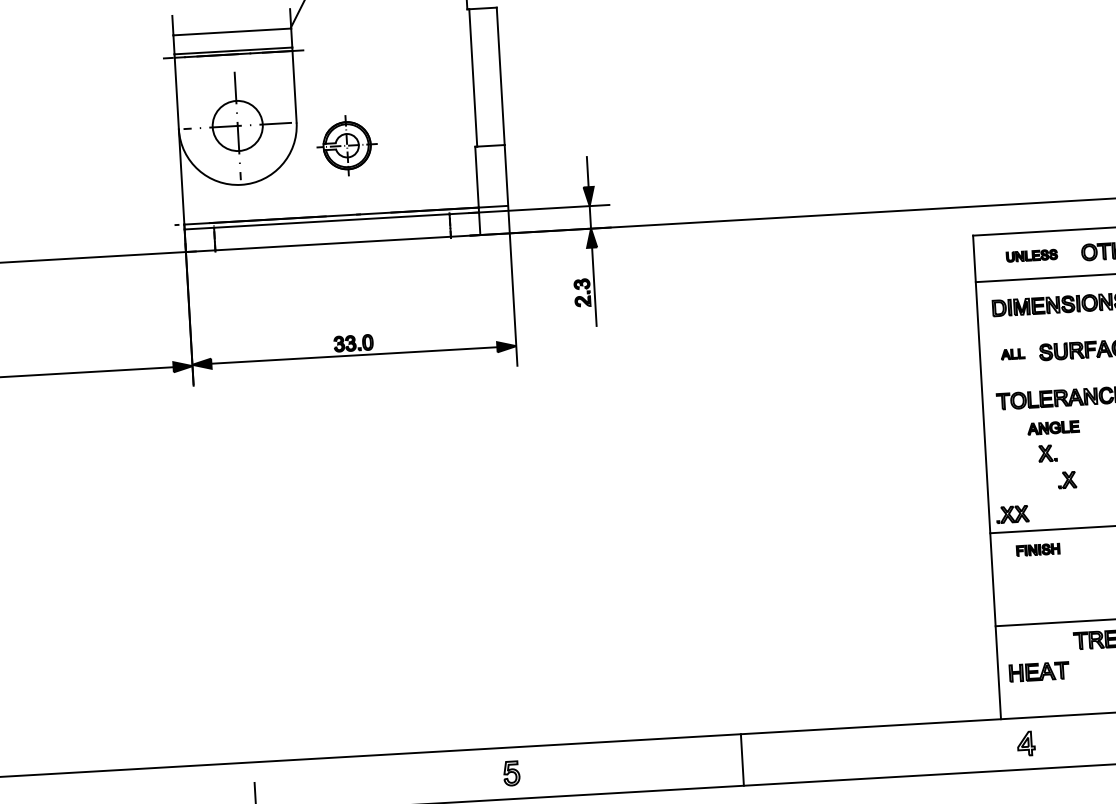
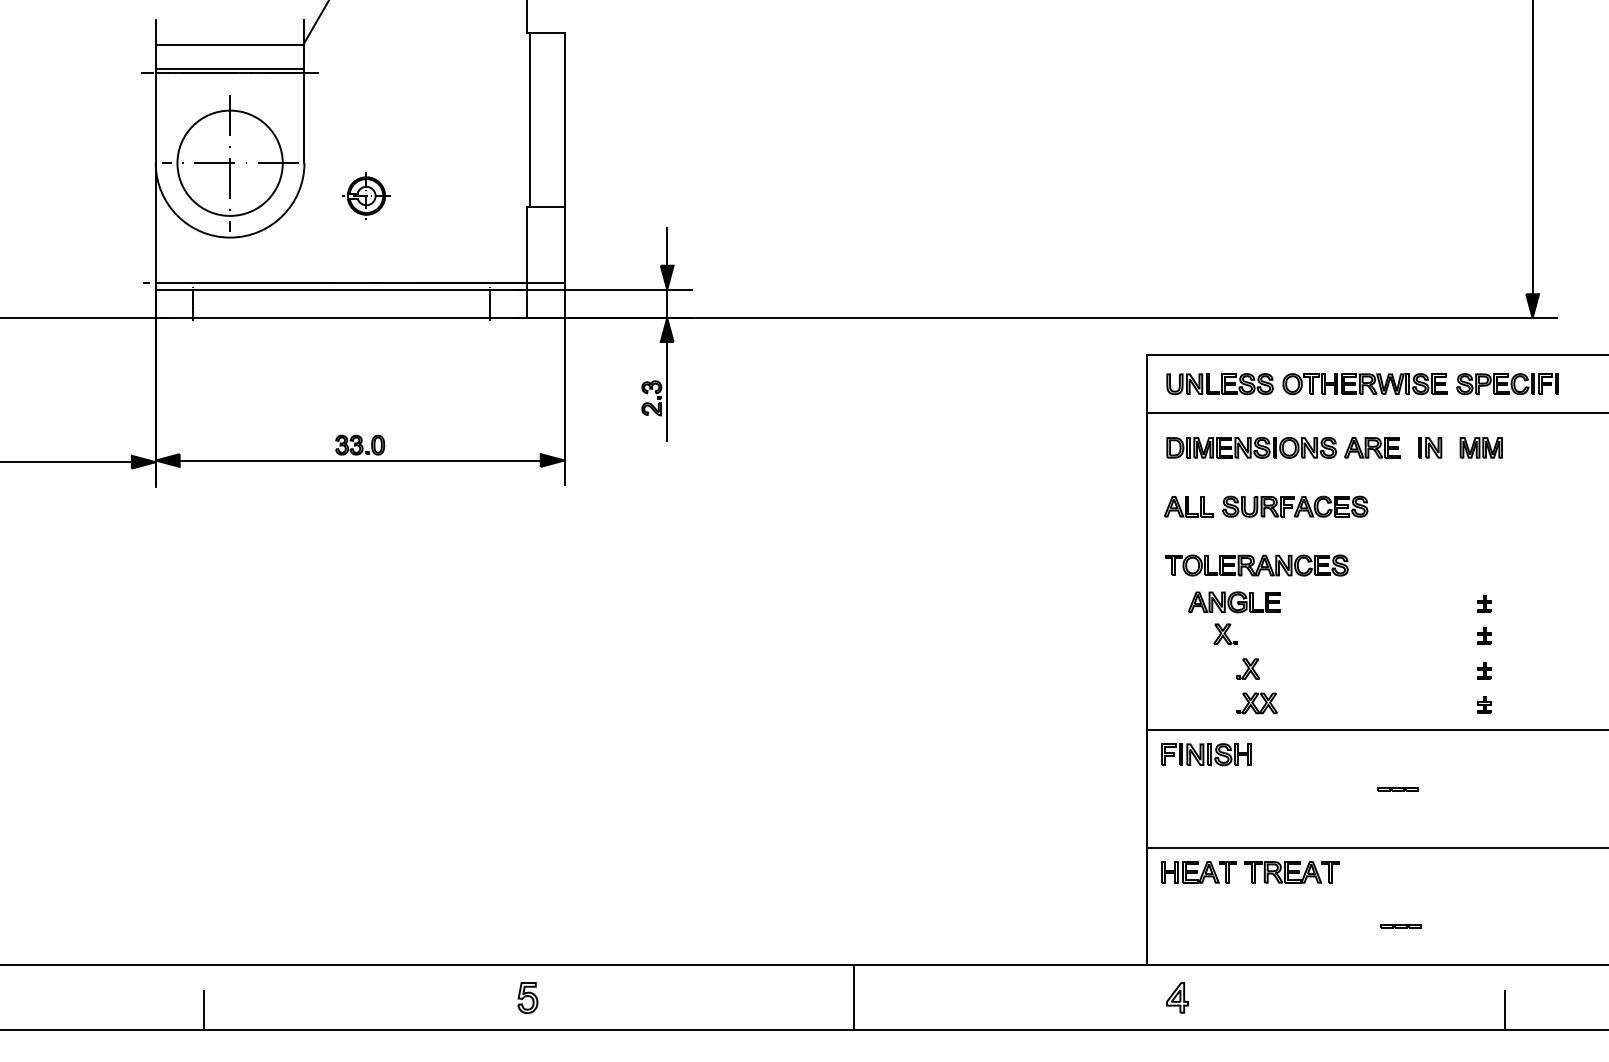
circle: (237, 125) -> (229, 162), size x1.67
part: (347, 145) -> (366, 195), size x0.62
part: (1031, 256) -> (1219, 384), size x1.67
part: (1012, 354) -> (1188, 506), size x1.67
part: (1053, 428) -> (1234, 602), size x1.43
part: (1012, 514) -> (1256, 703), moved
part: (1038, 549) -> (1206, 754), size x1.67
part: (1038, 672) -> (1198, 872), moved
line: (742, 759) -> (854, 997), moved

